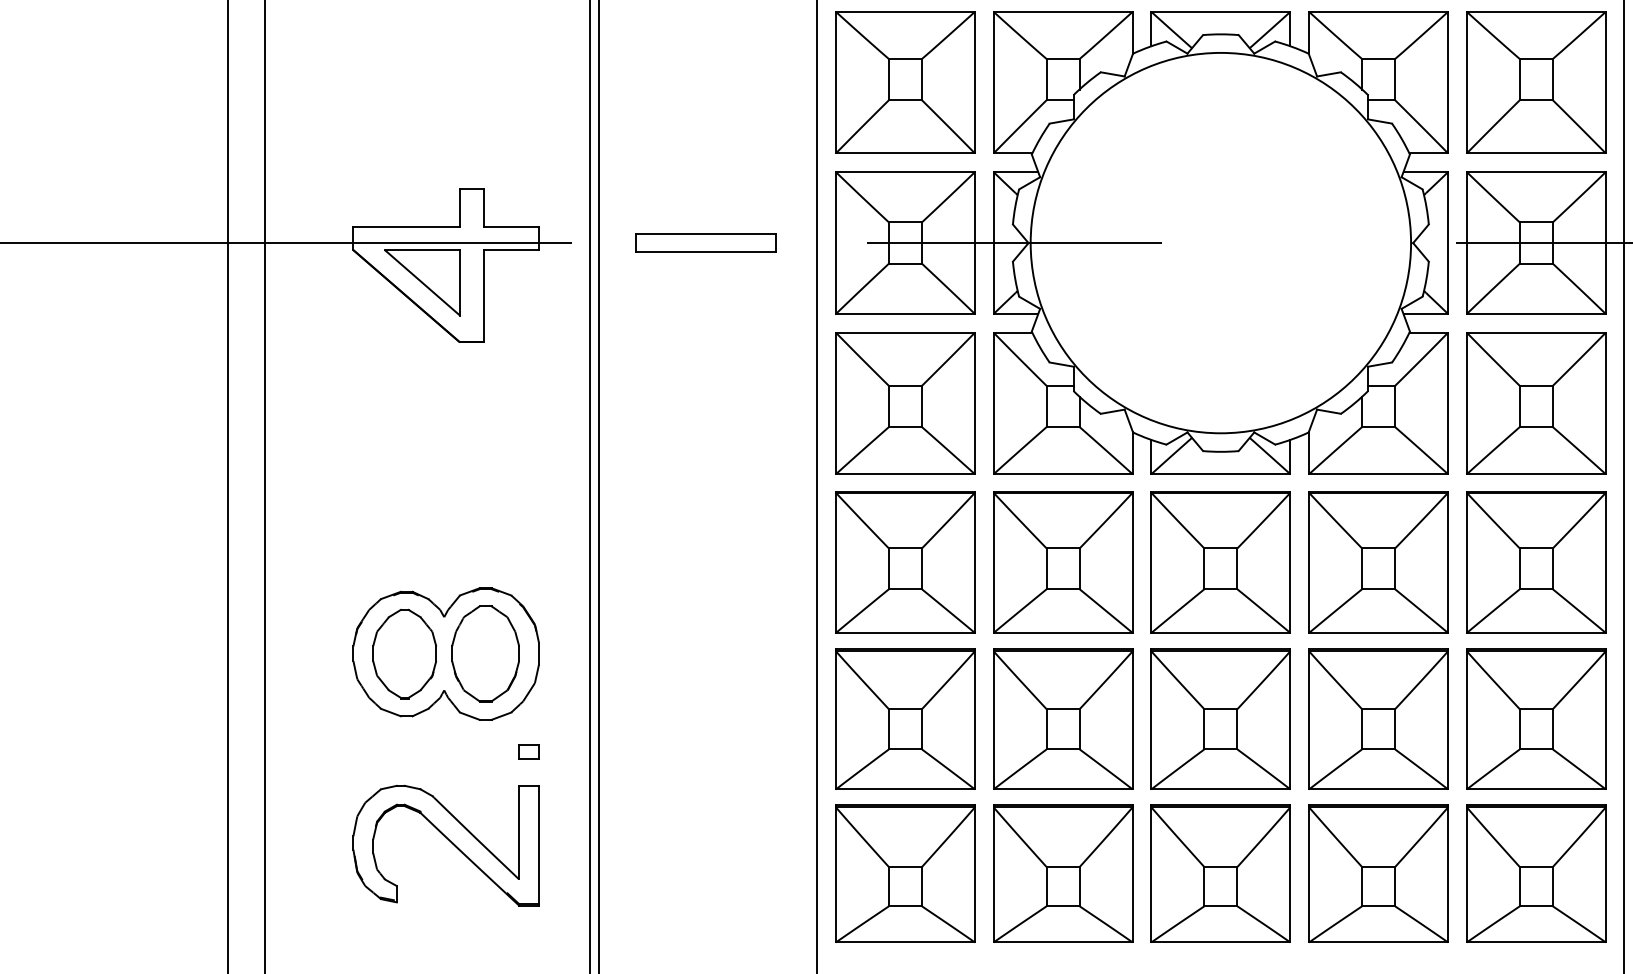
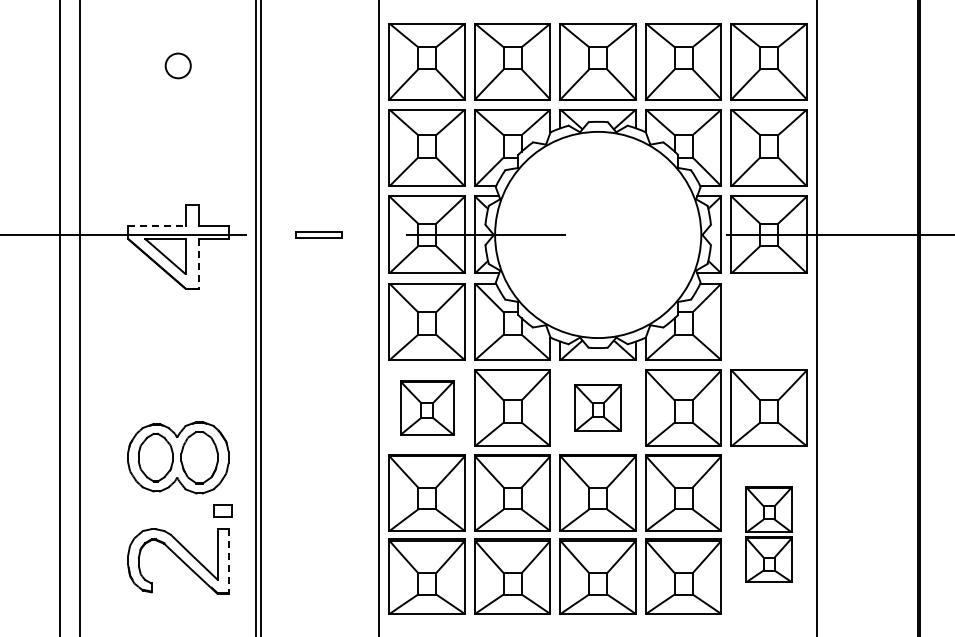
line: (406, 227) -> (156, 226), solid -> dashed
part: (704, 242) -> (318, 234), size x0.6
line: (483, 297) -> (198, 264), solid -> dashed
part: (1535, 402) -> (768, 321), removed
part: (904, 561) -> (426, 407), size x0.7
part: (1219, 561) -> (597, 407), size x0.6
part: (529, 751) -> (223, 510), size x1.6
part: (1535, 795) -> (768, 534), size x0.6
line: (538, 847) -> (228, 562), solid -> dashed

